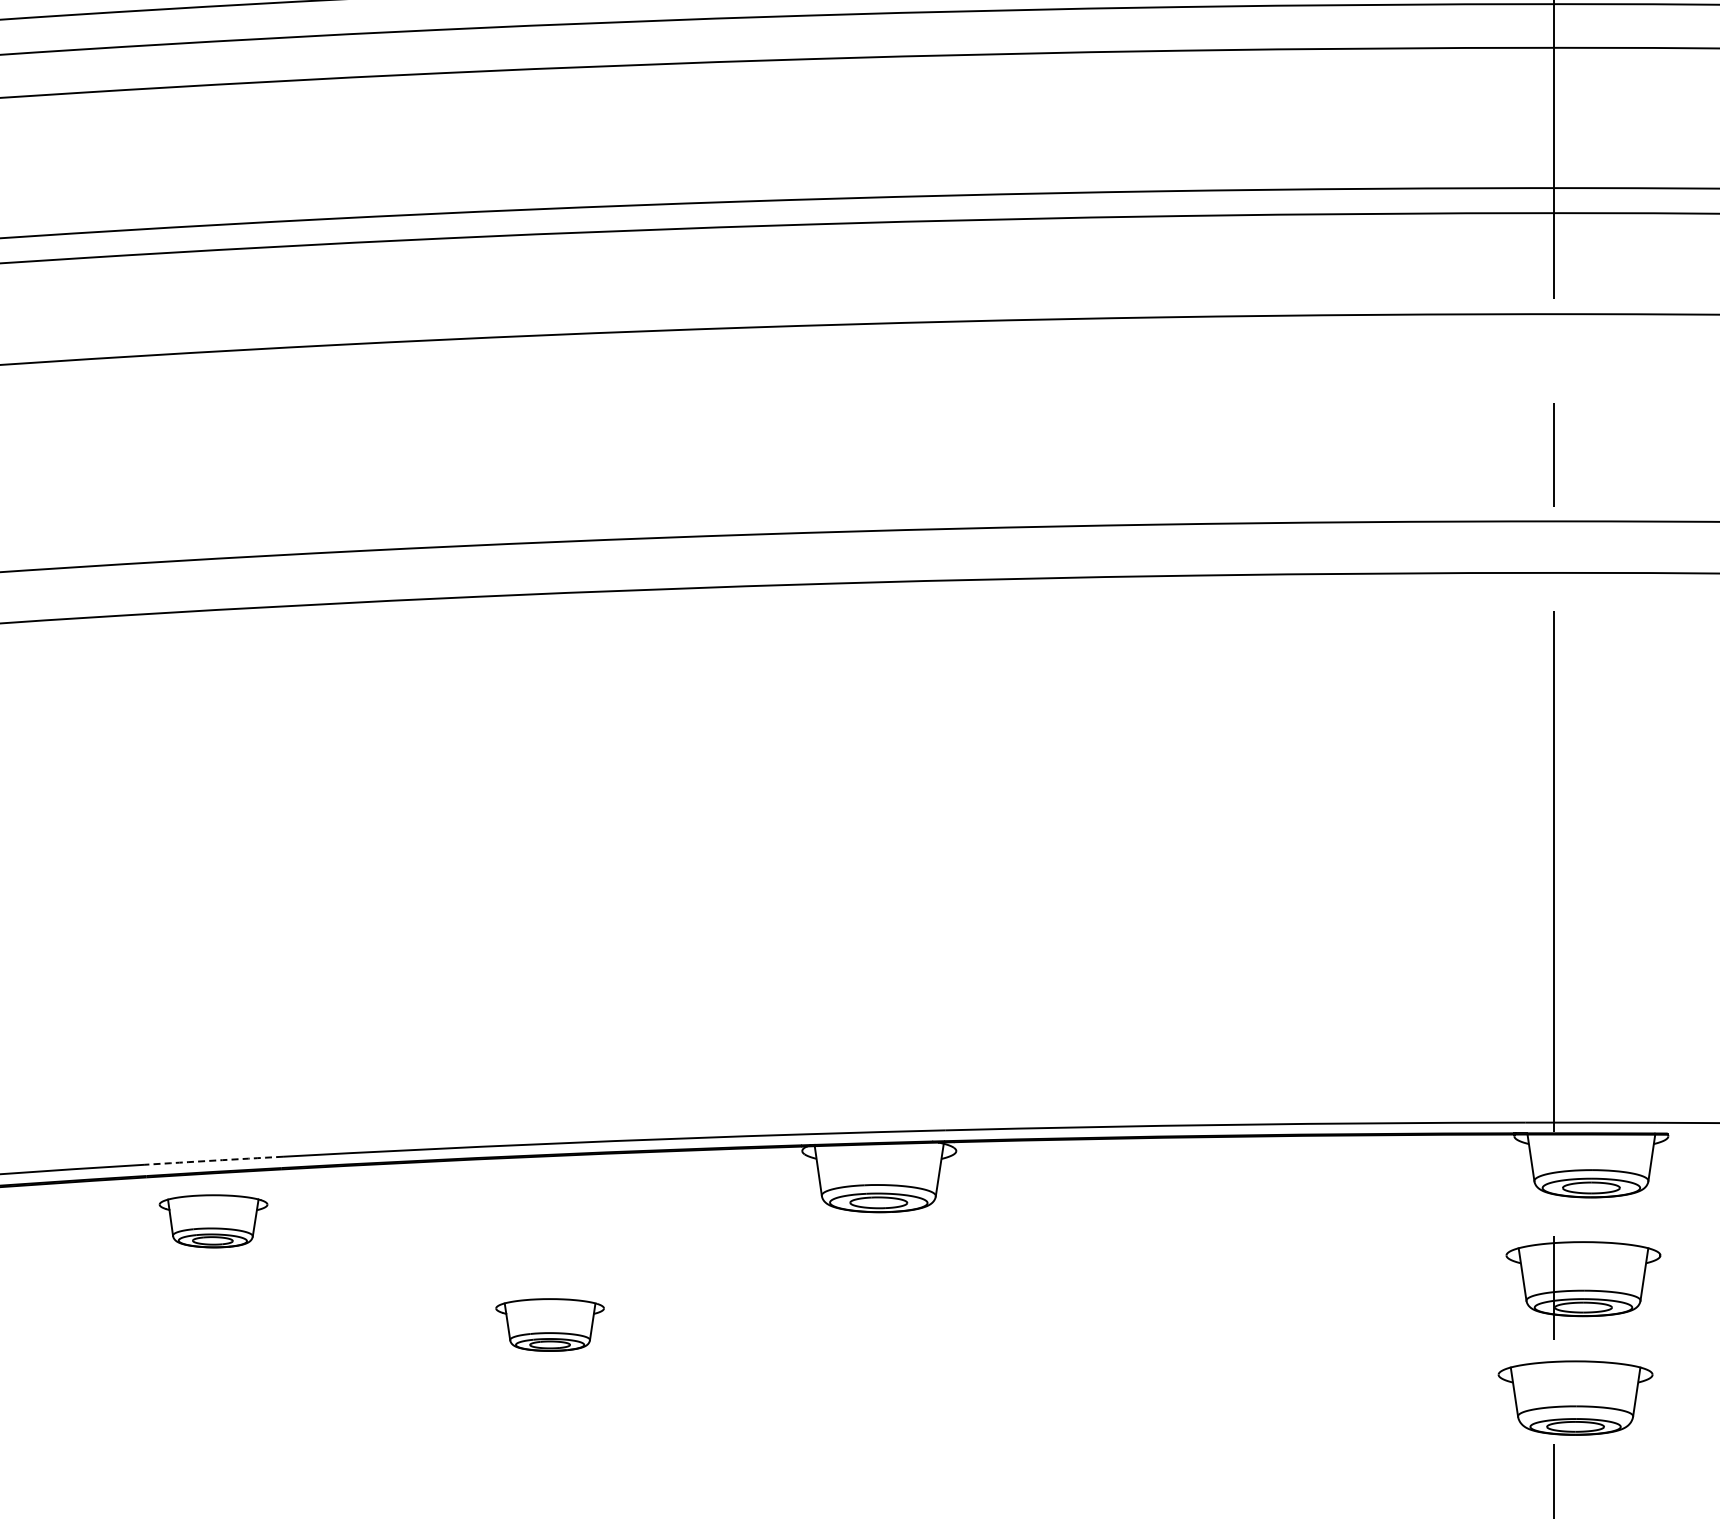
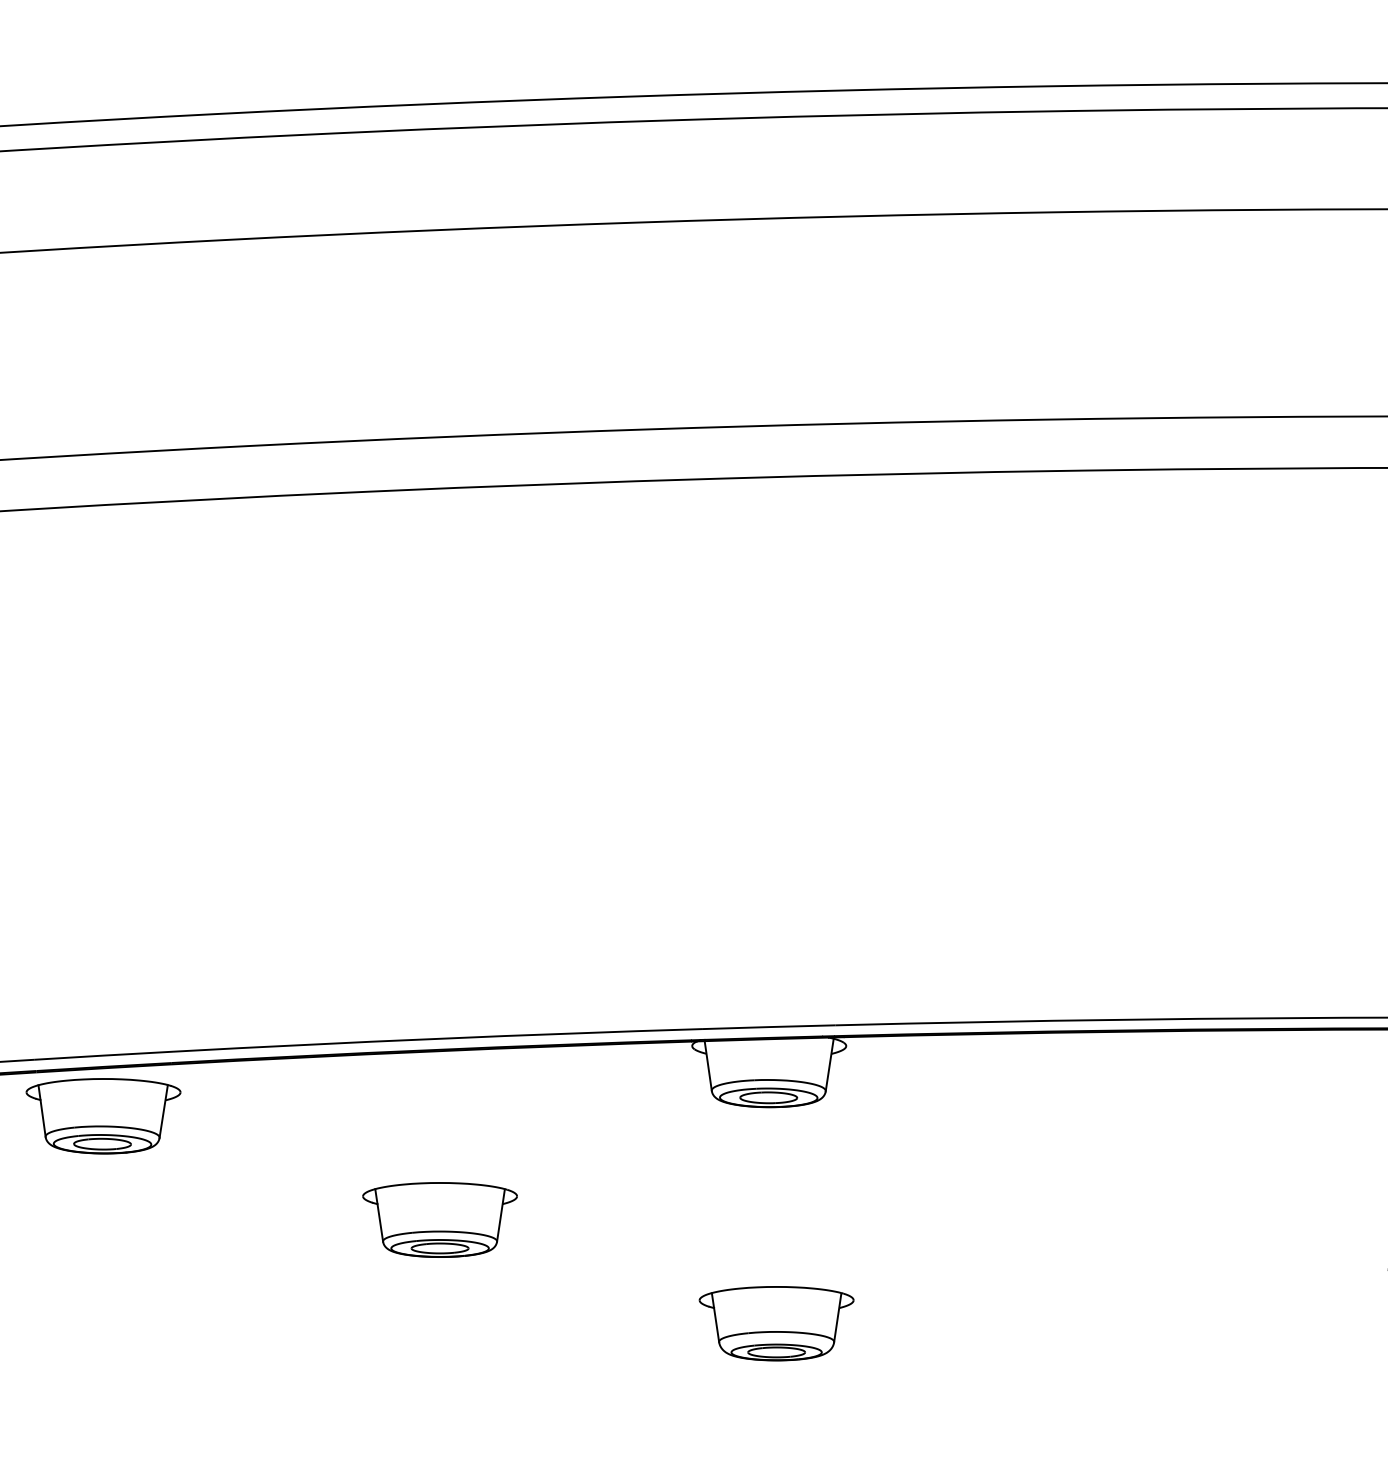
arc: (214, 1160) -> (104, 1055), dashed -> solid
part: (213, 1221) -> (103, 1116), size x1.43
part: (549, 1324) -> (439, 1219), size x1.43
part: (886, 1428) -> (776, 1323), added

